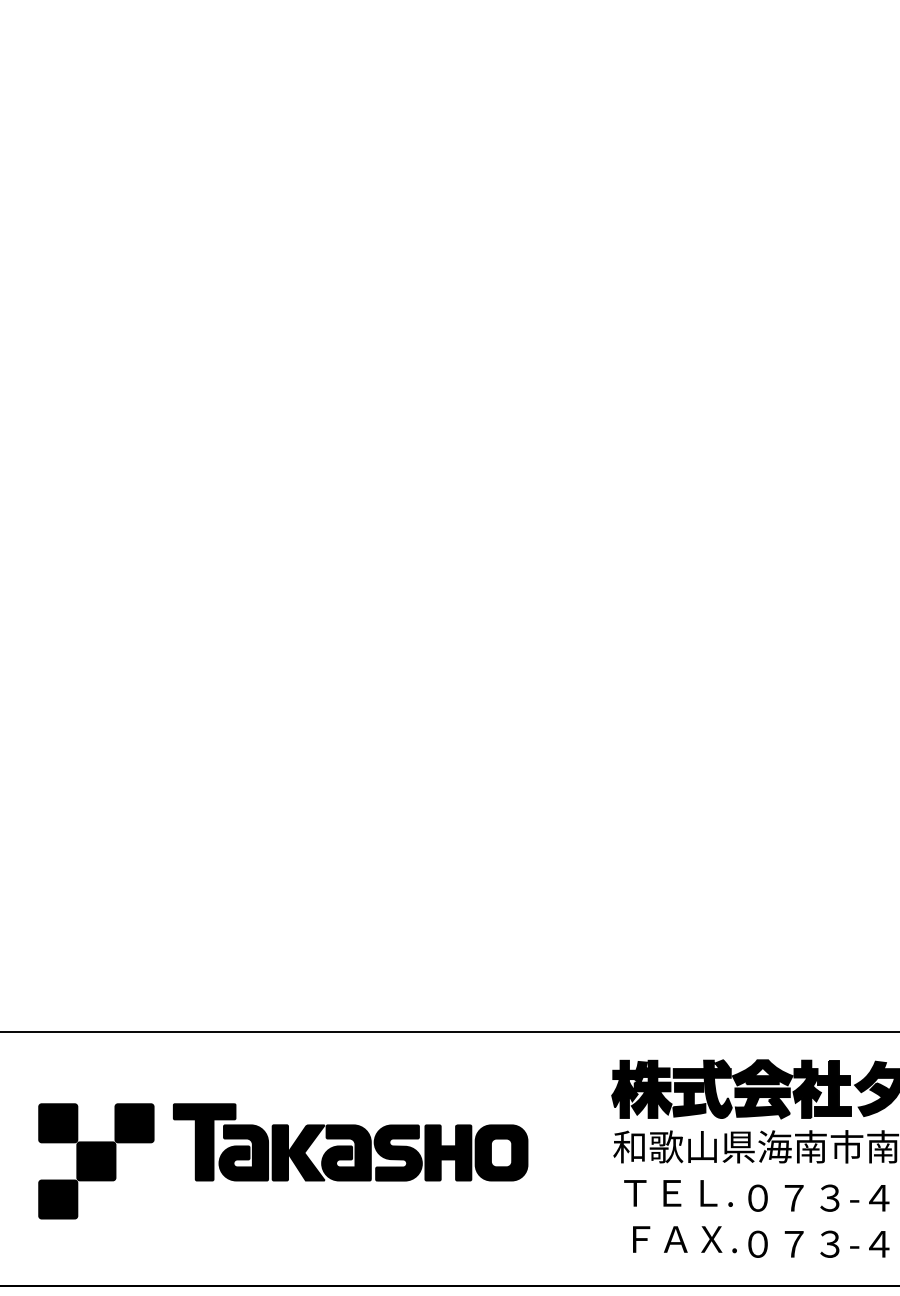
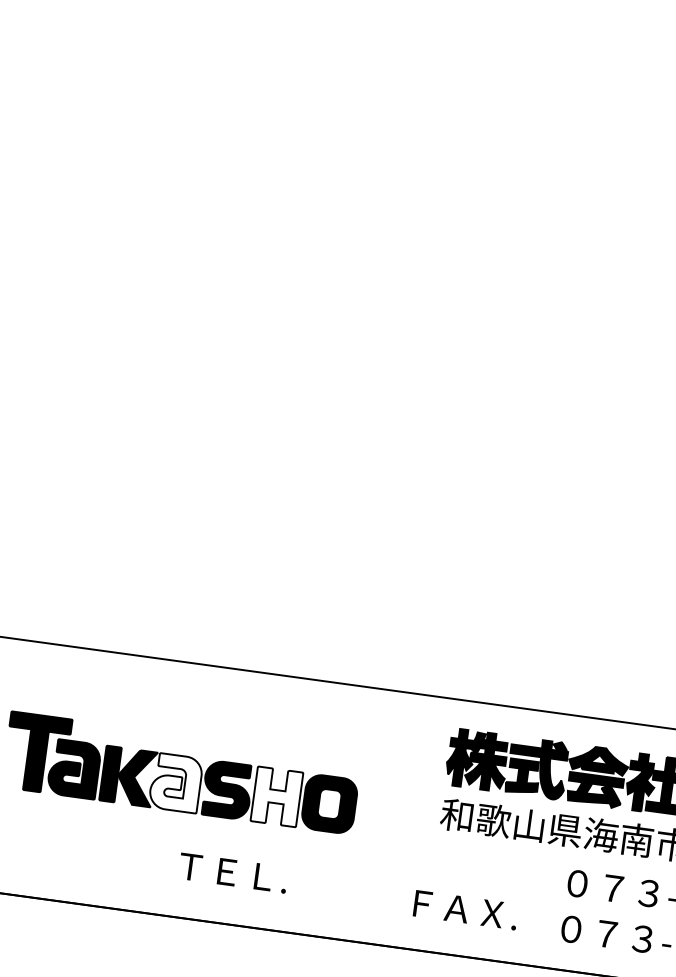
fill: (346, 1152) -> (176, 782), removed
fill: (448, 1152) -> (277, 796), removed
text: (678, 1193) -> (233, 873), moved
text: (684, 1239) -> (465, 910), moved

